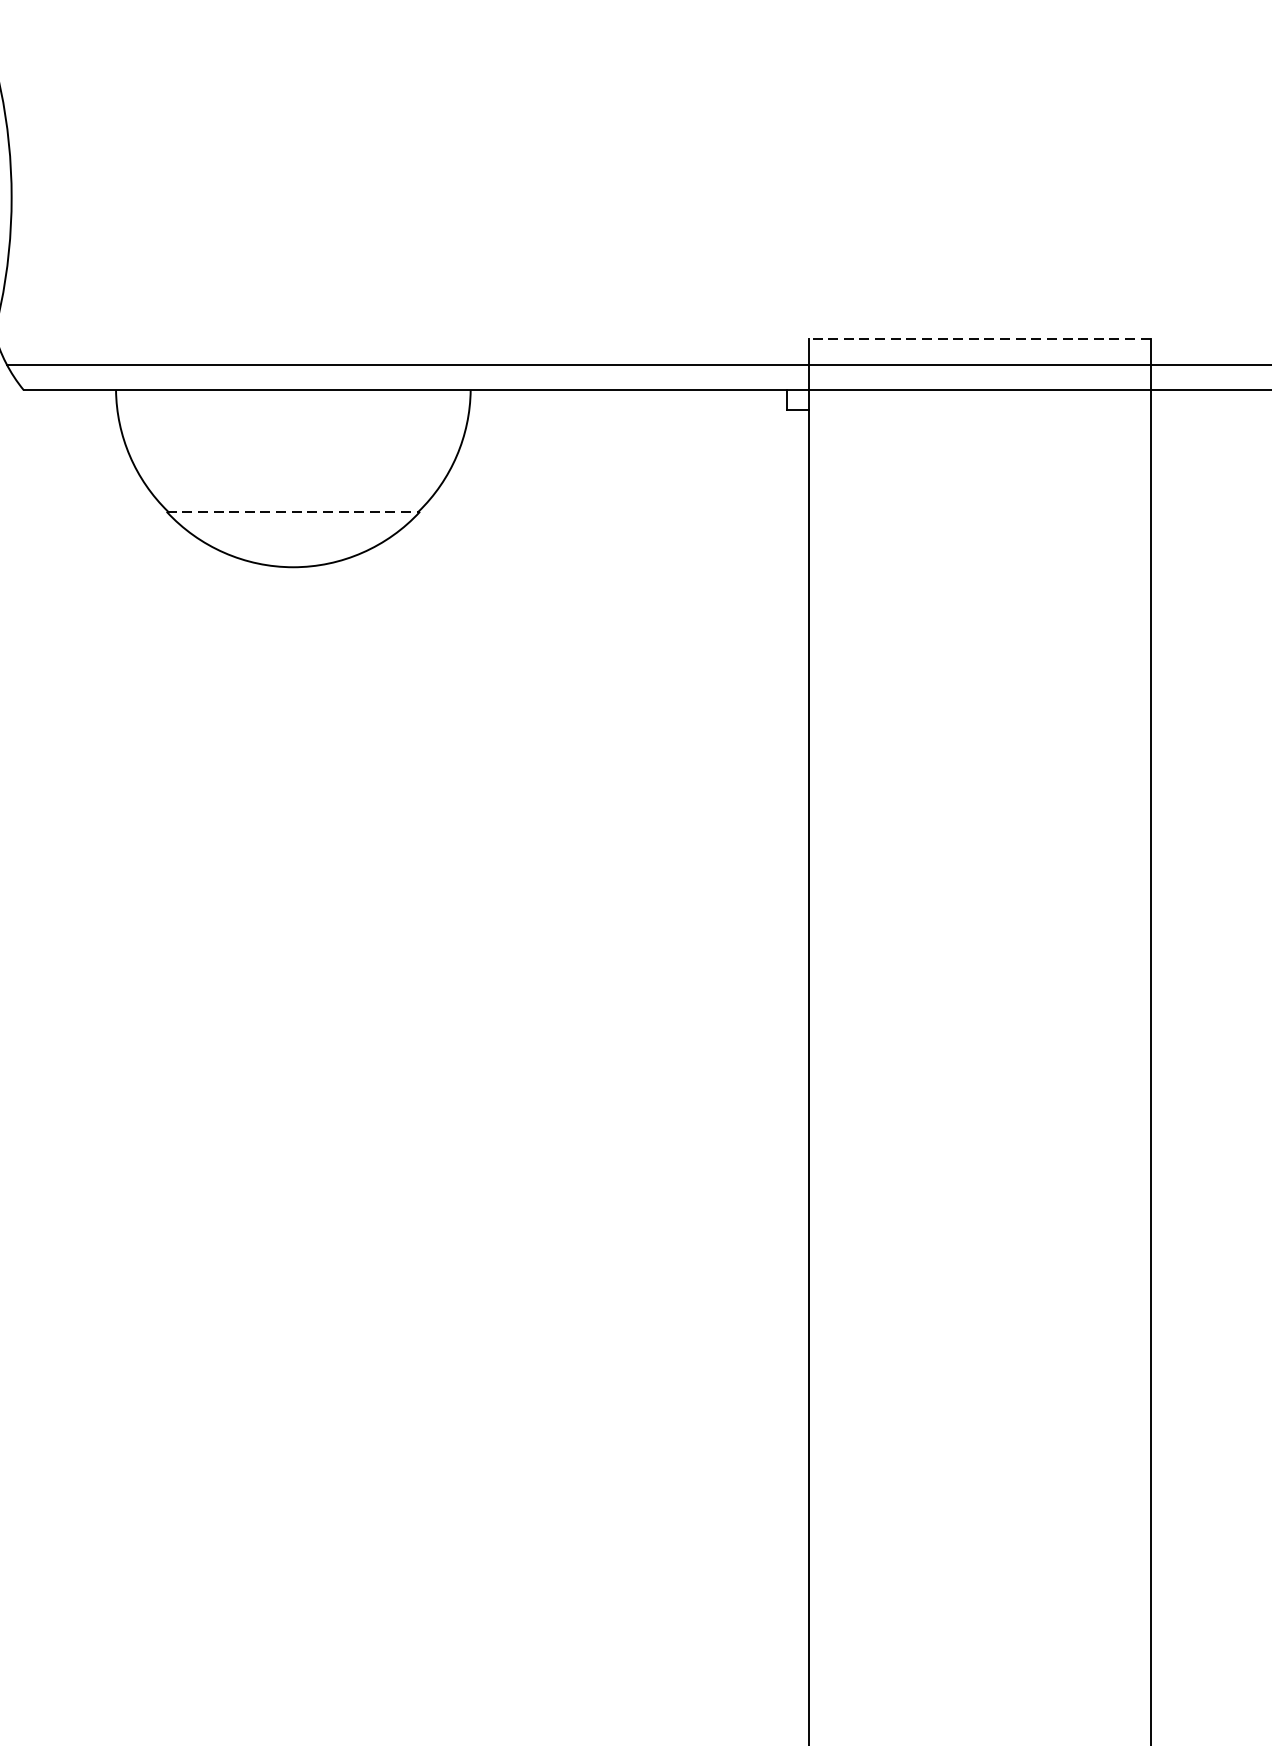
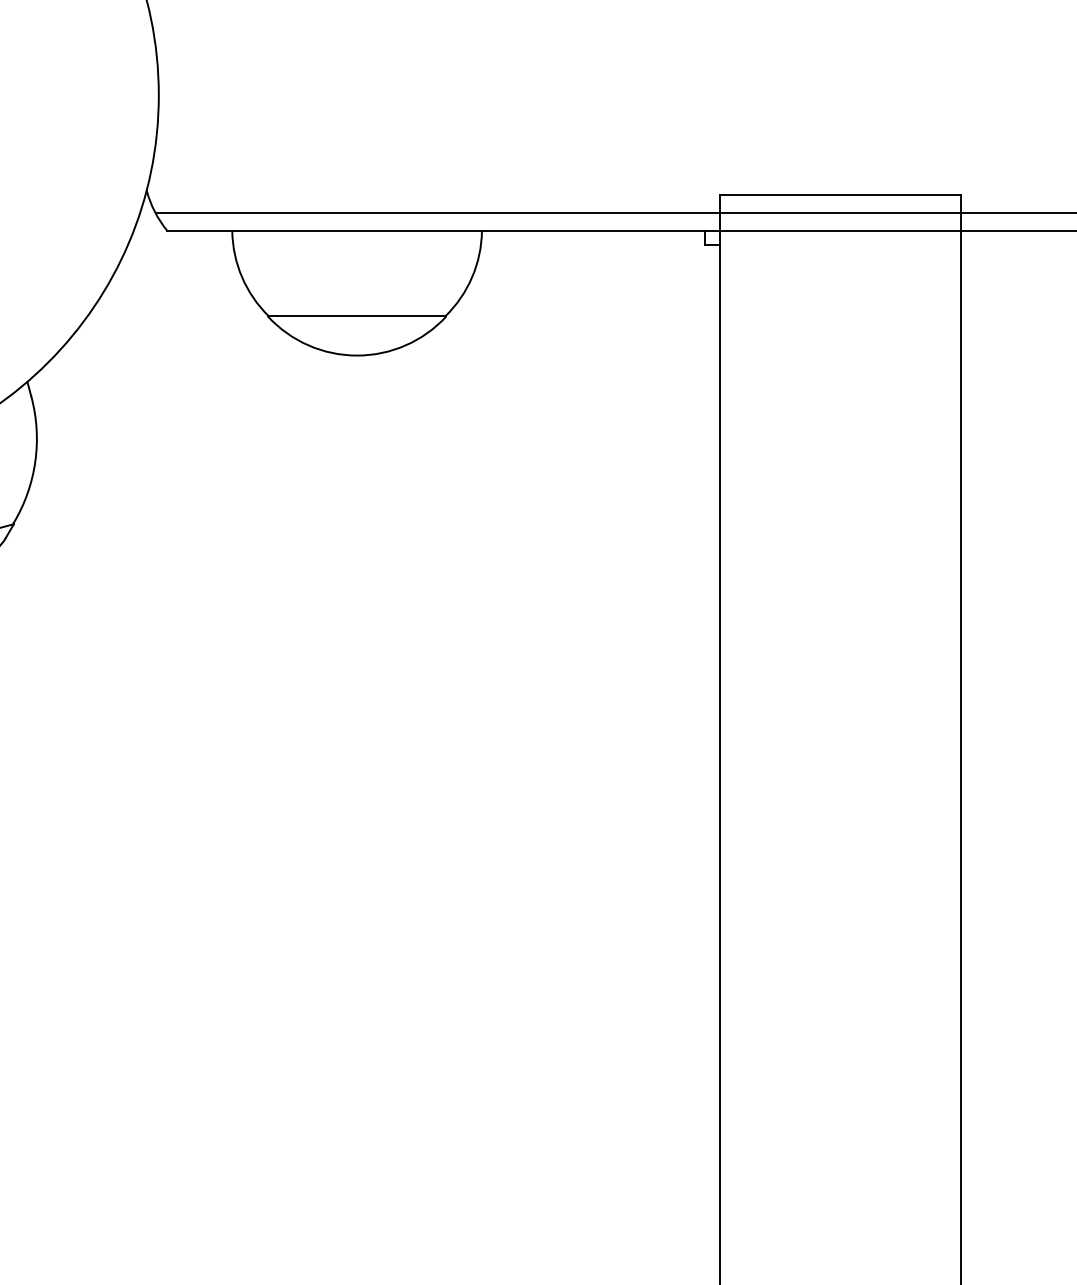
line: (978, 339) -> (839, 195), dashed -> solid
line: (293, 511) -> (357, 316), dashed -> solid

